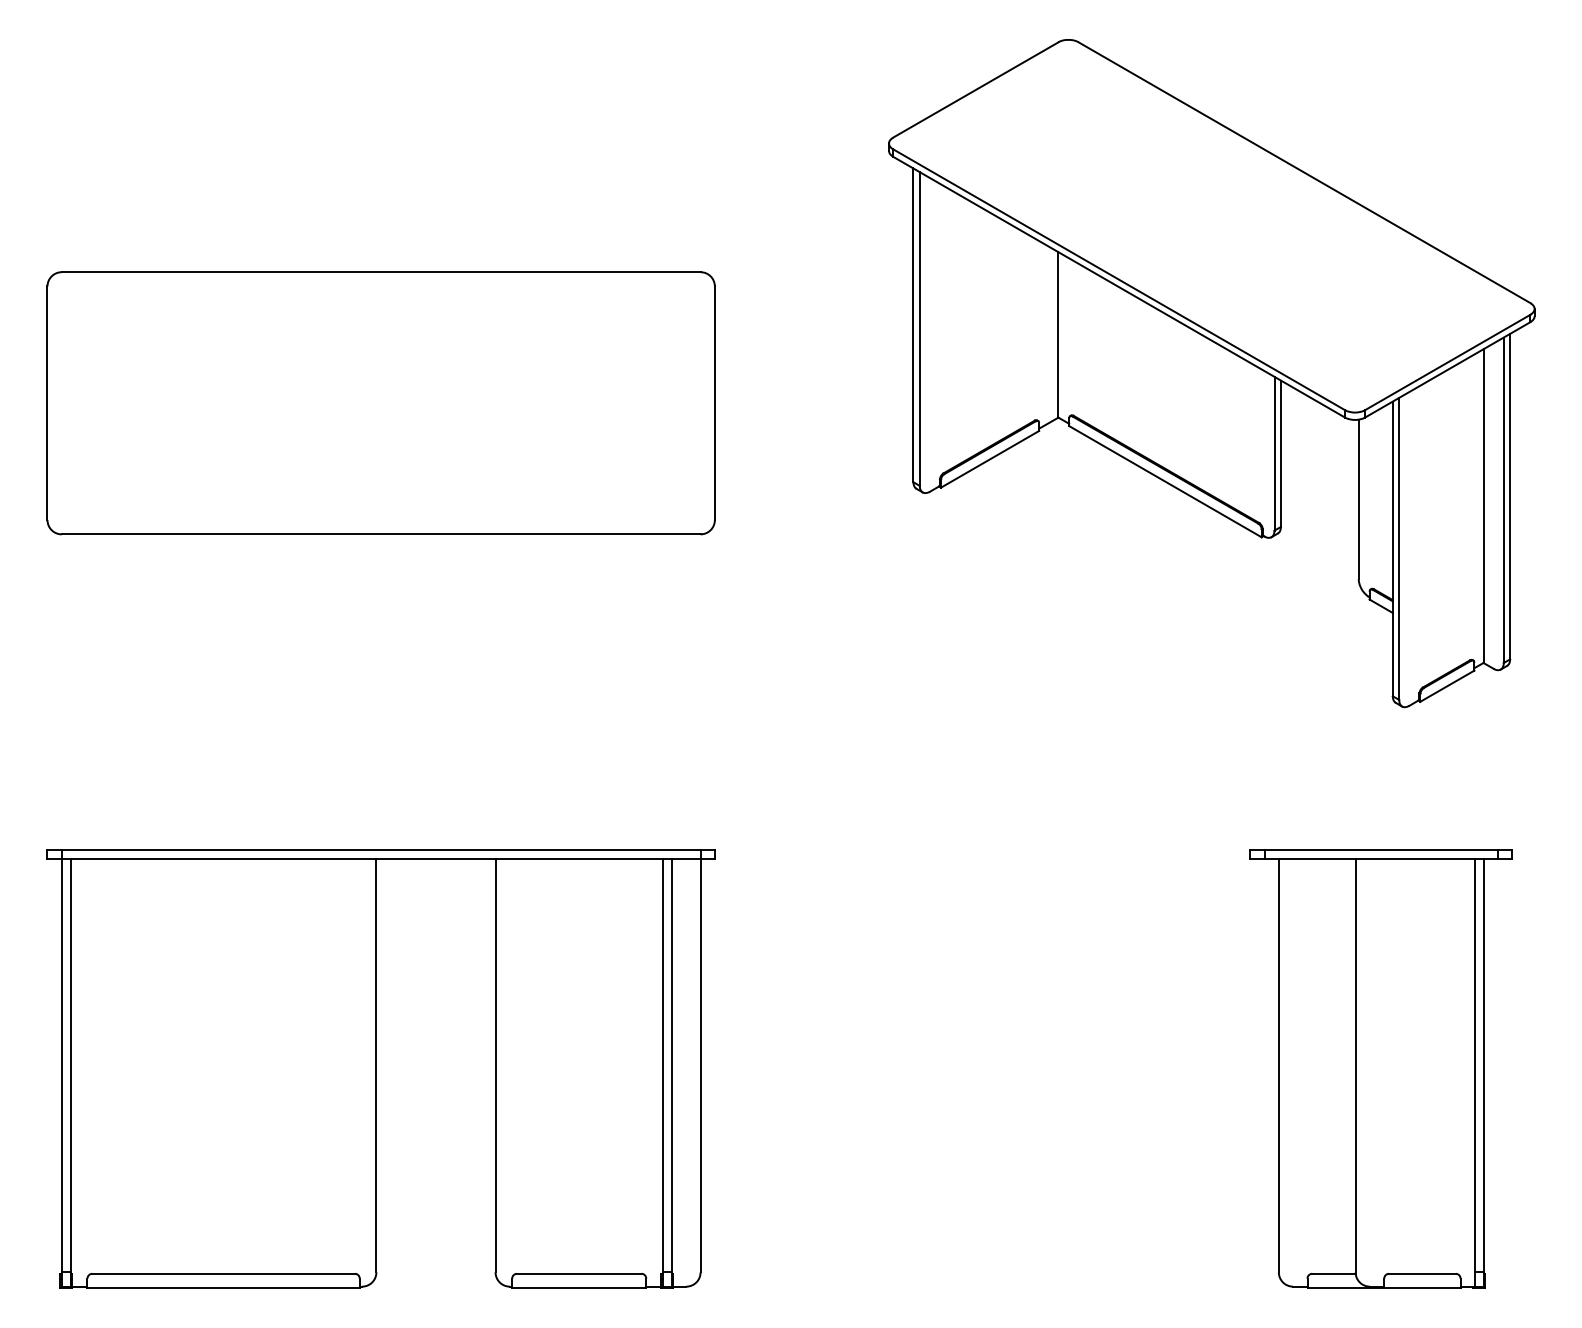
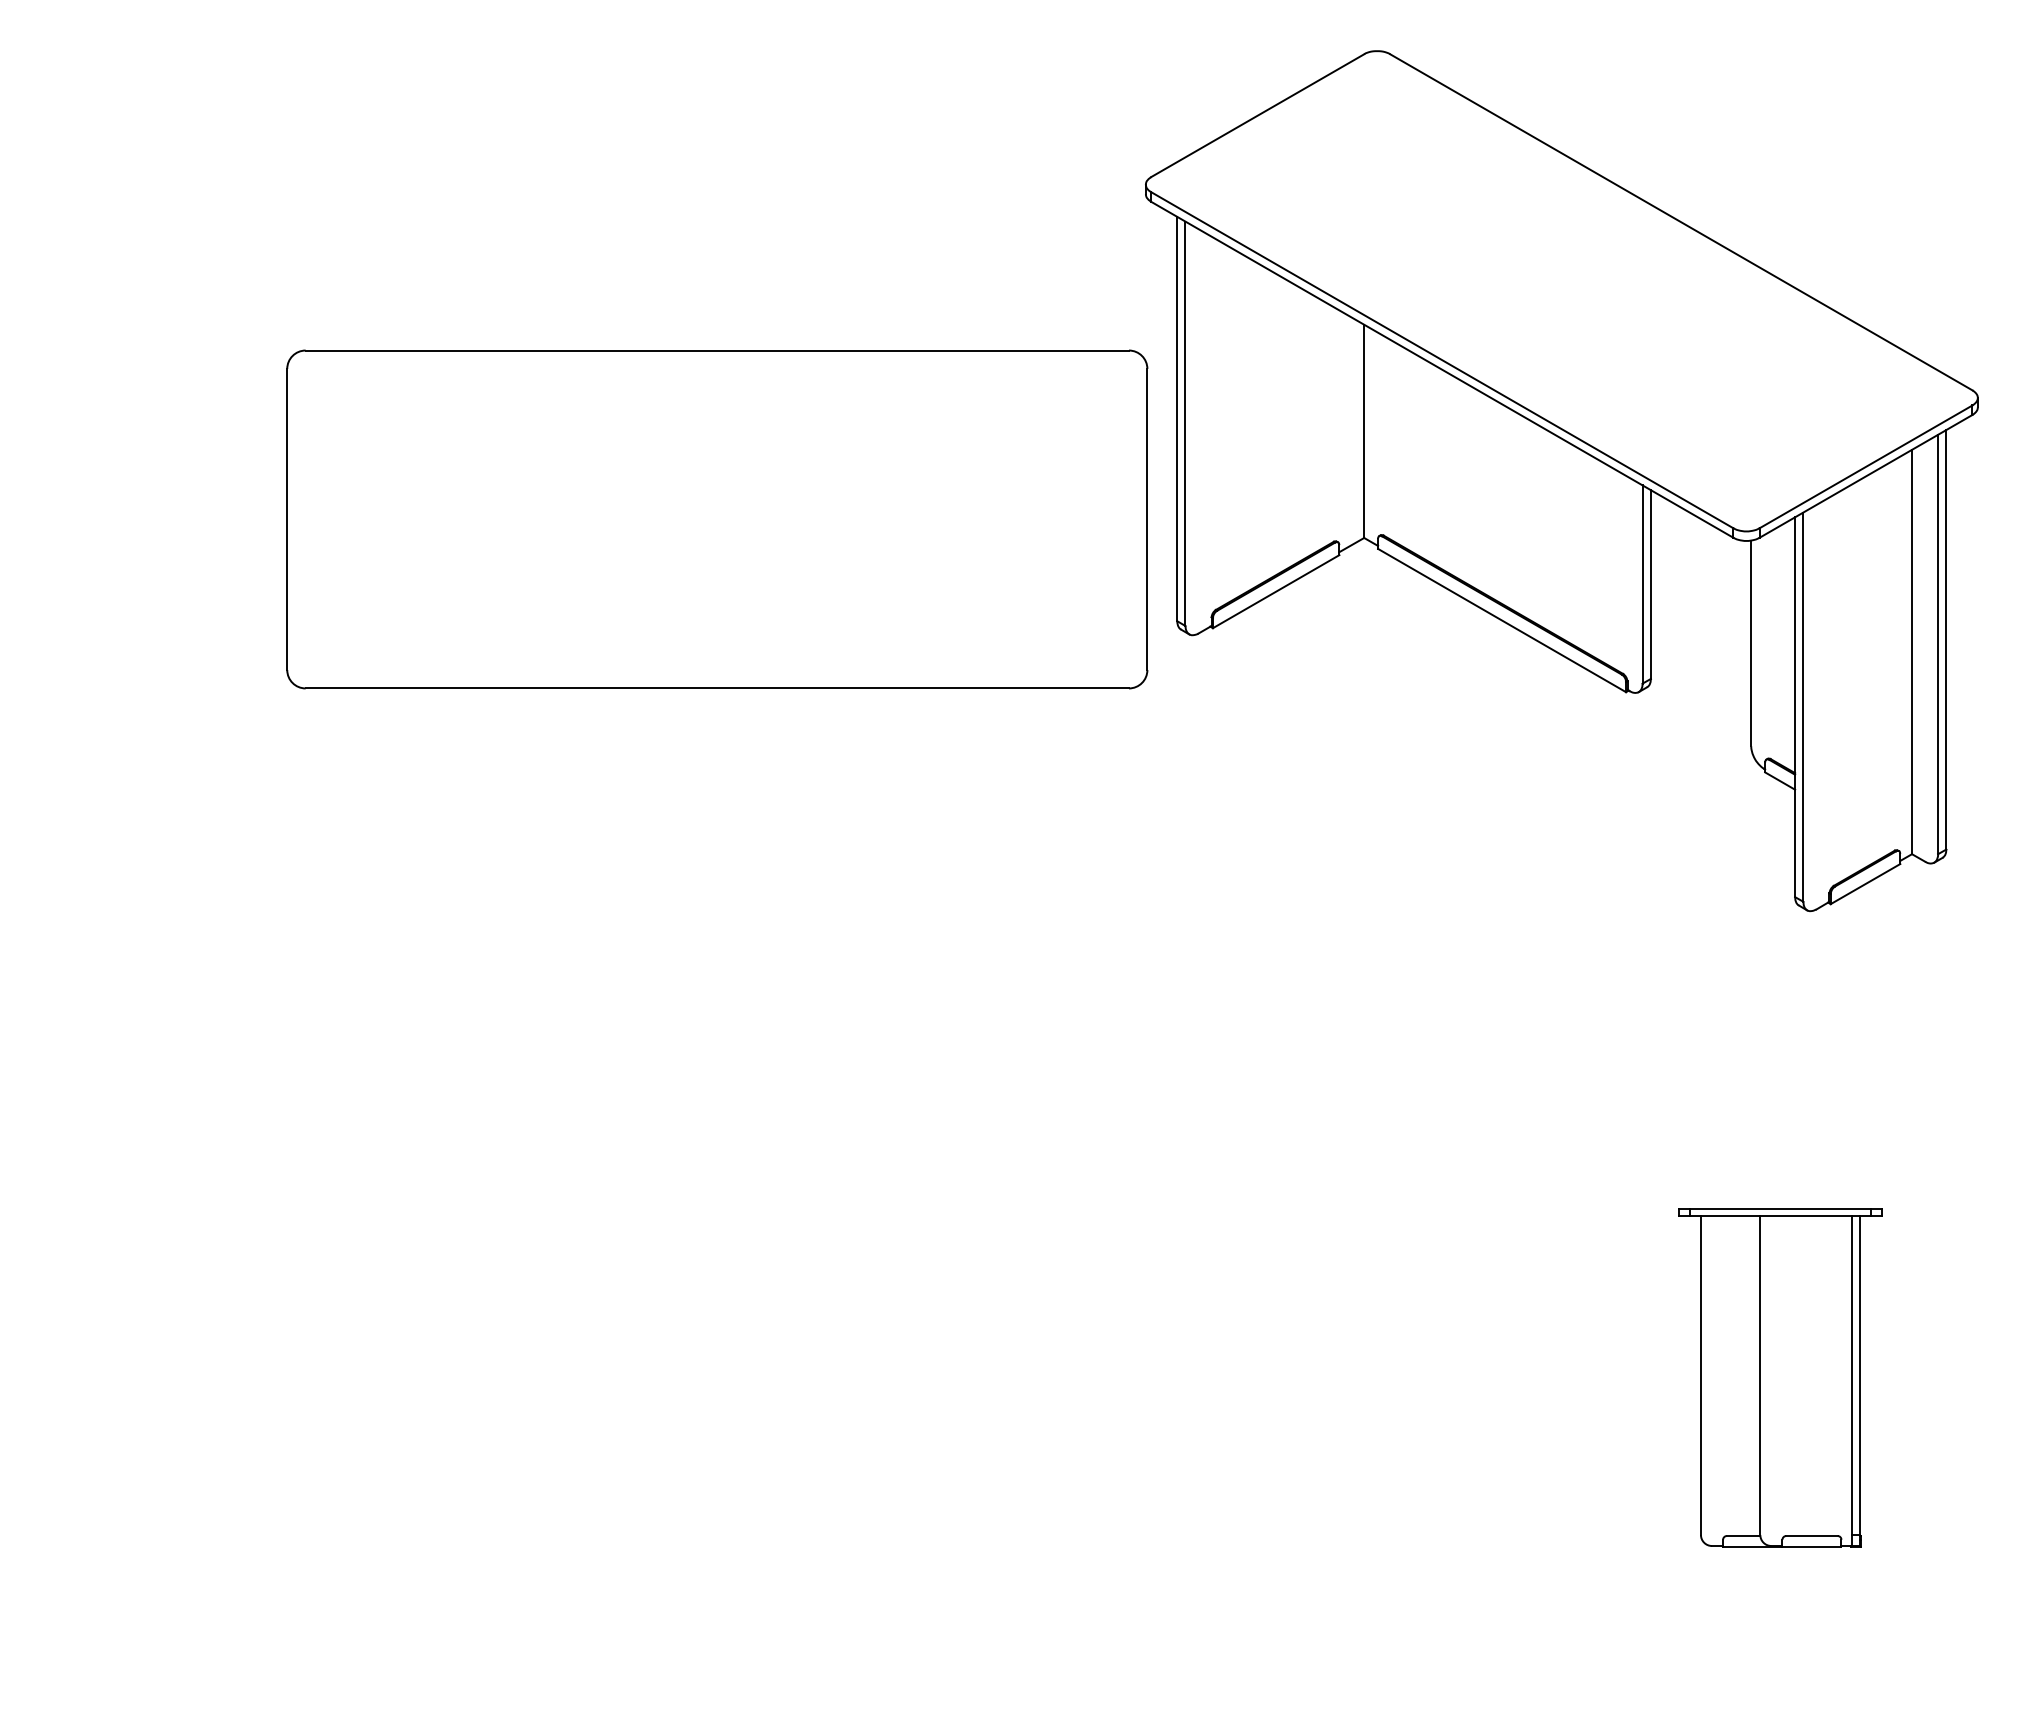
part: (381, 403) -> (717, 519), moved
part: (380, 1069) -> (490, 1377), removed
part: (1380, 1069) -> (1779, 1377), size x0.6

